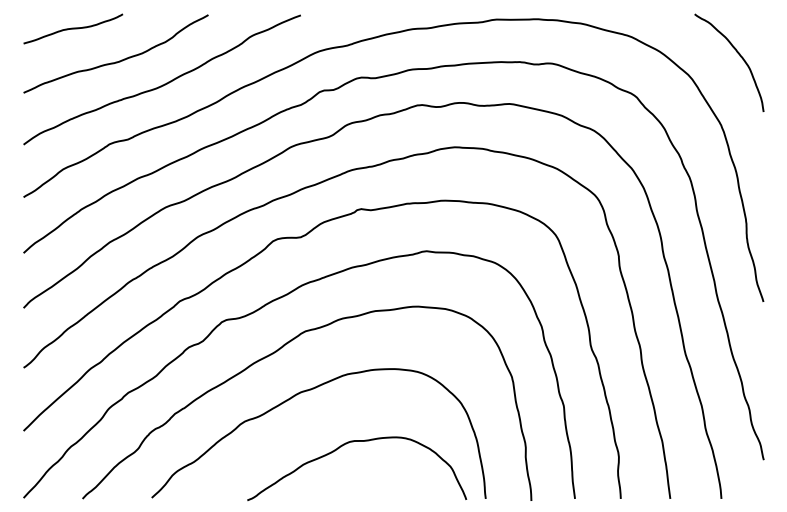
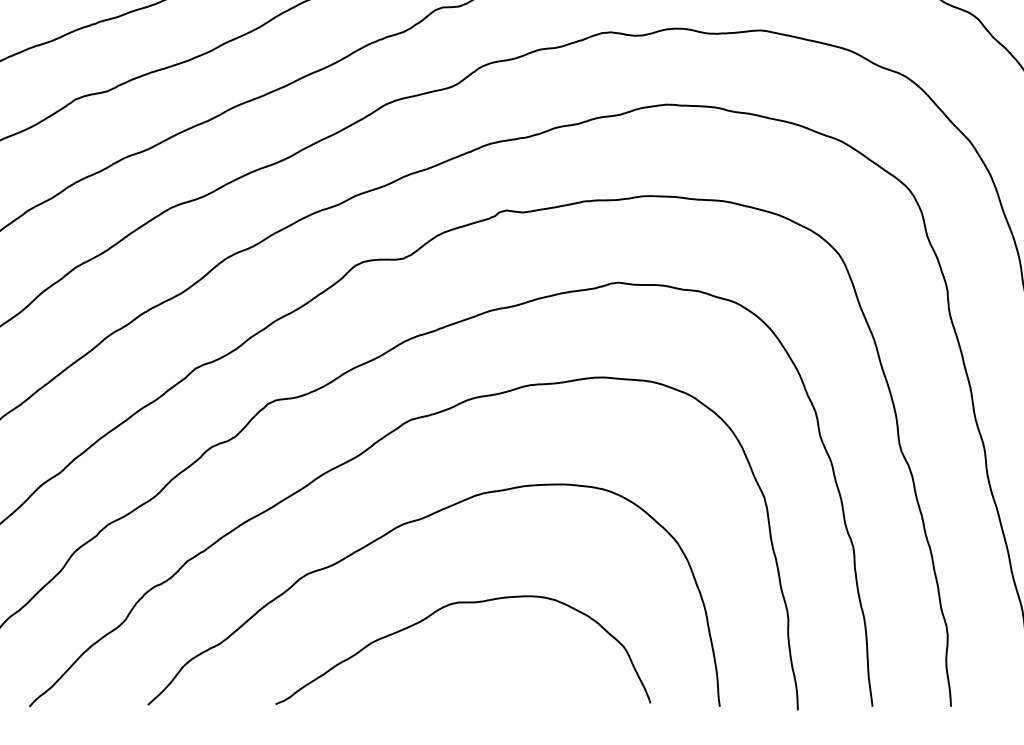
curve: (353, 442) -> (457, 605), moved

